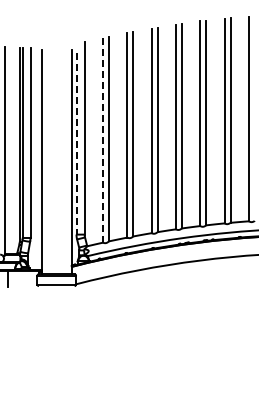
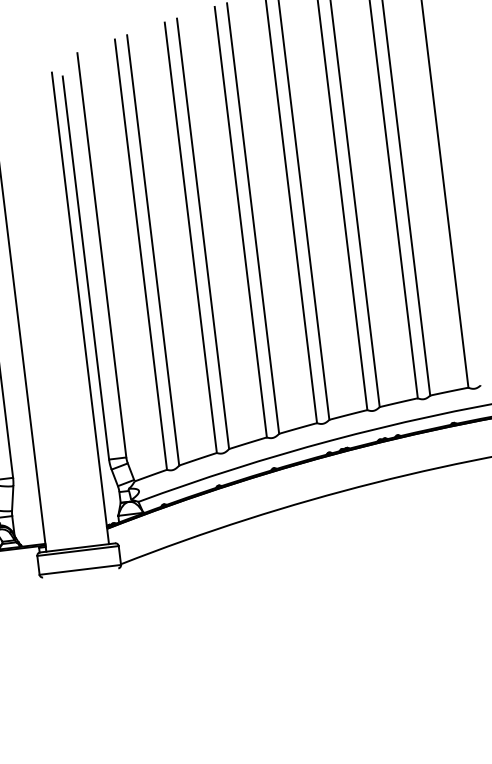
line: (103, 139) -> (141, 252), dashed -> solid
line: (76, 144) -> (86, 269), dashed -> solid

